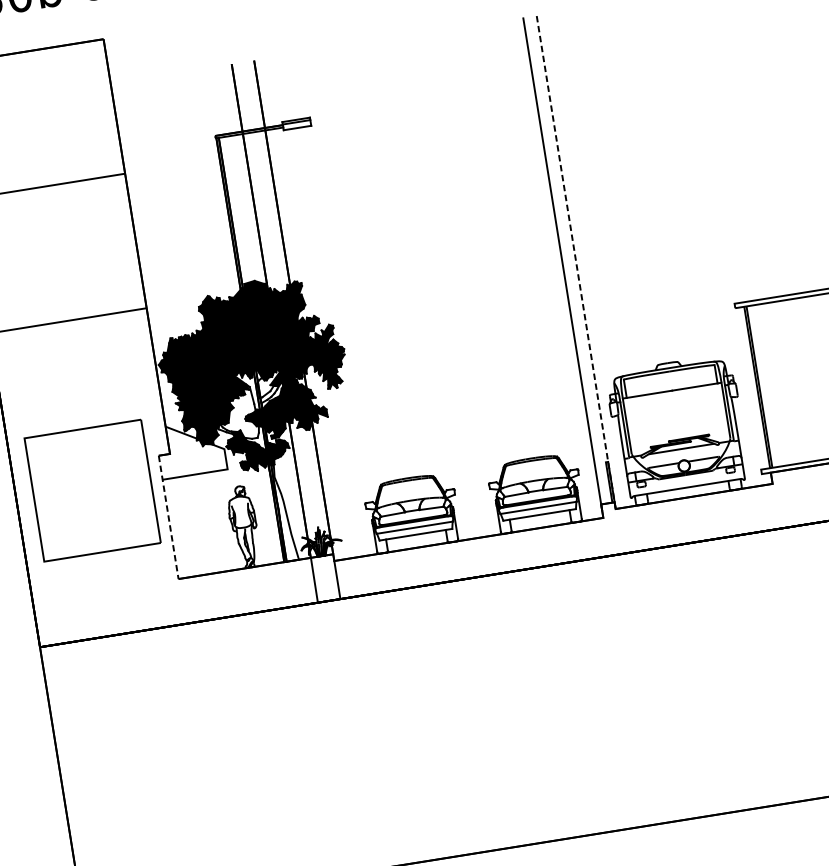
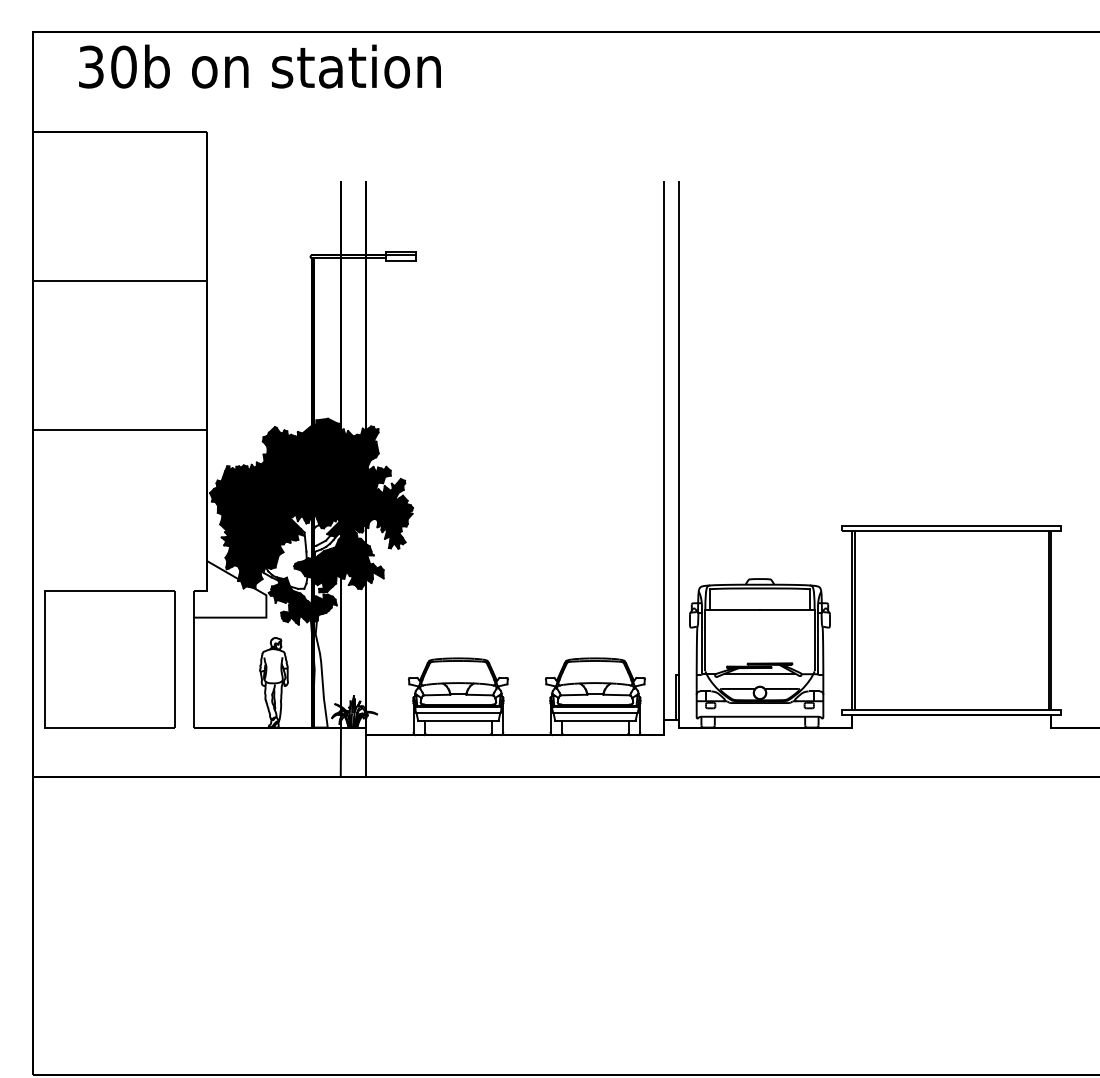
line: (576, 261) -> (678, 453), dashed -> solid
part: (92, 490) -> (109, 659), moved
line: (168, 517) -> (194, 659), dashed -> solid

